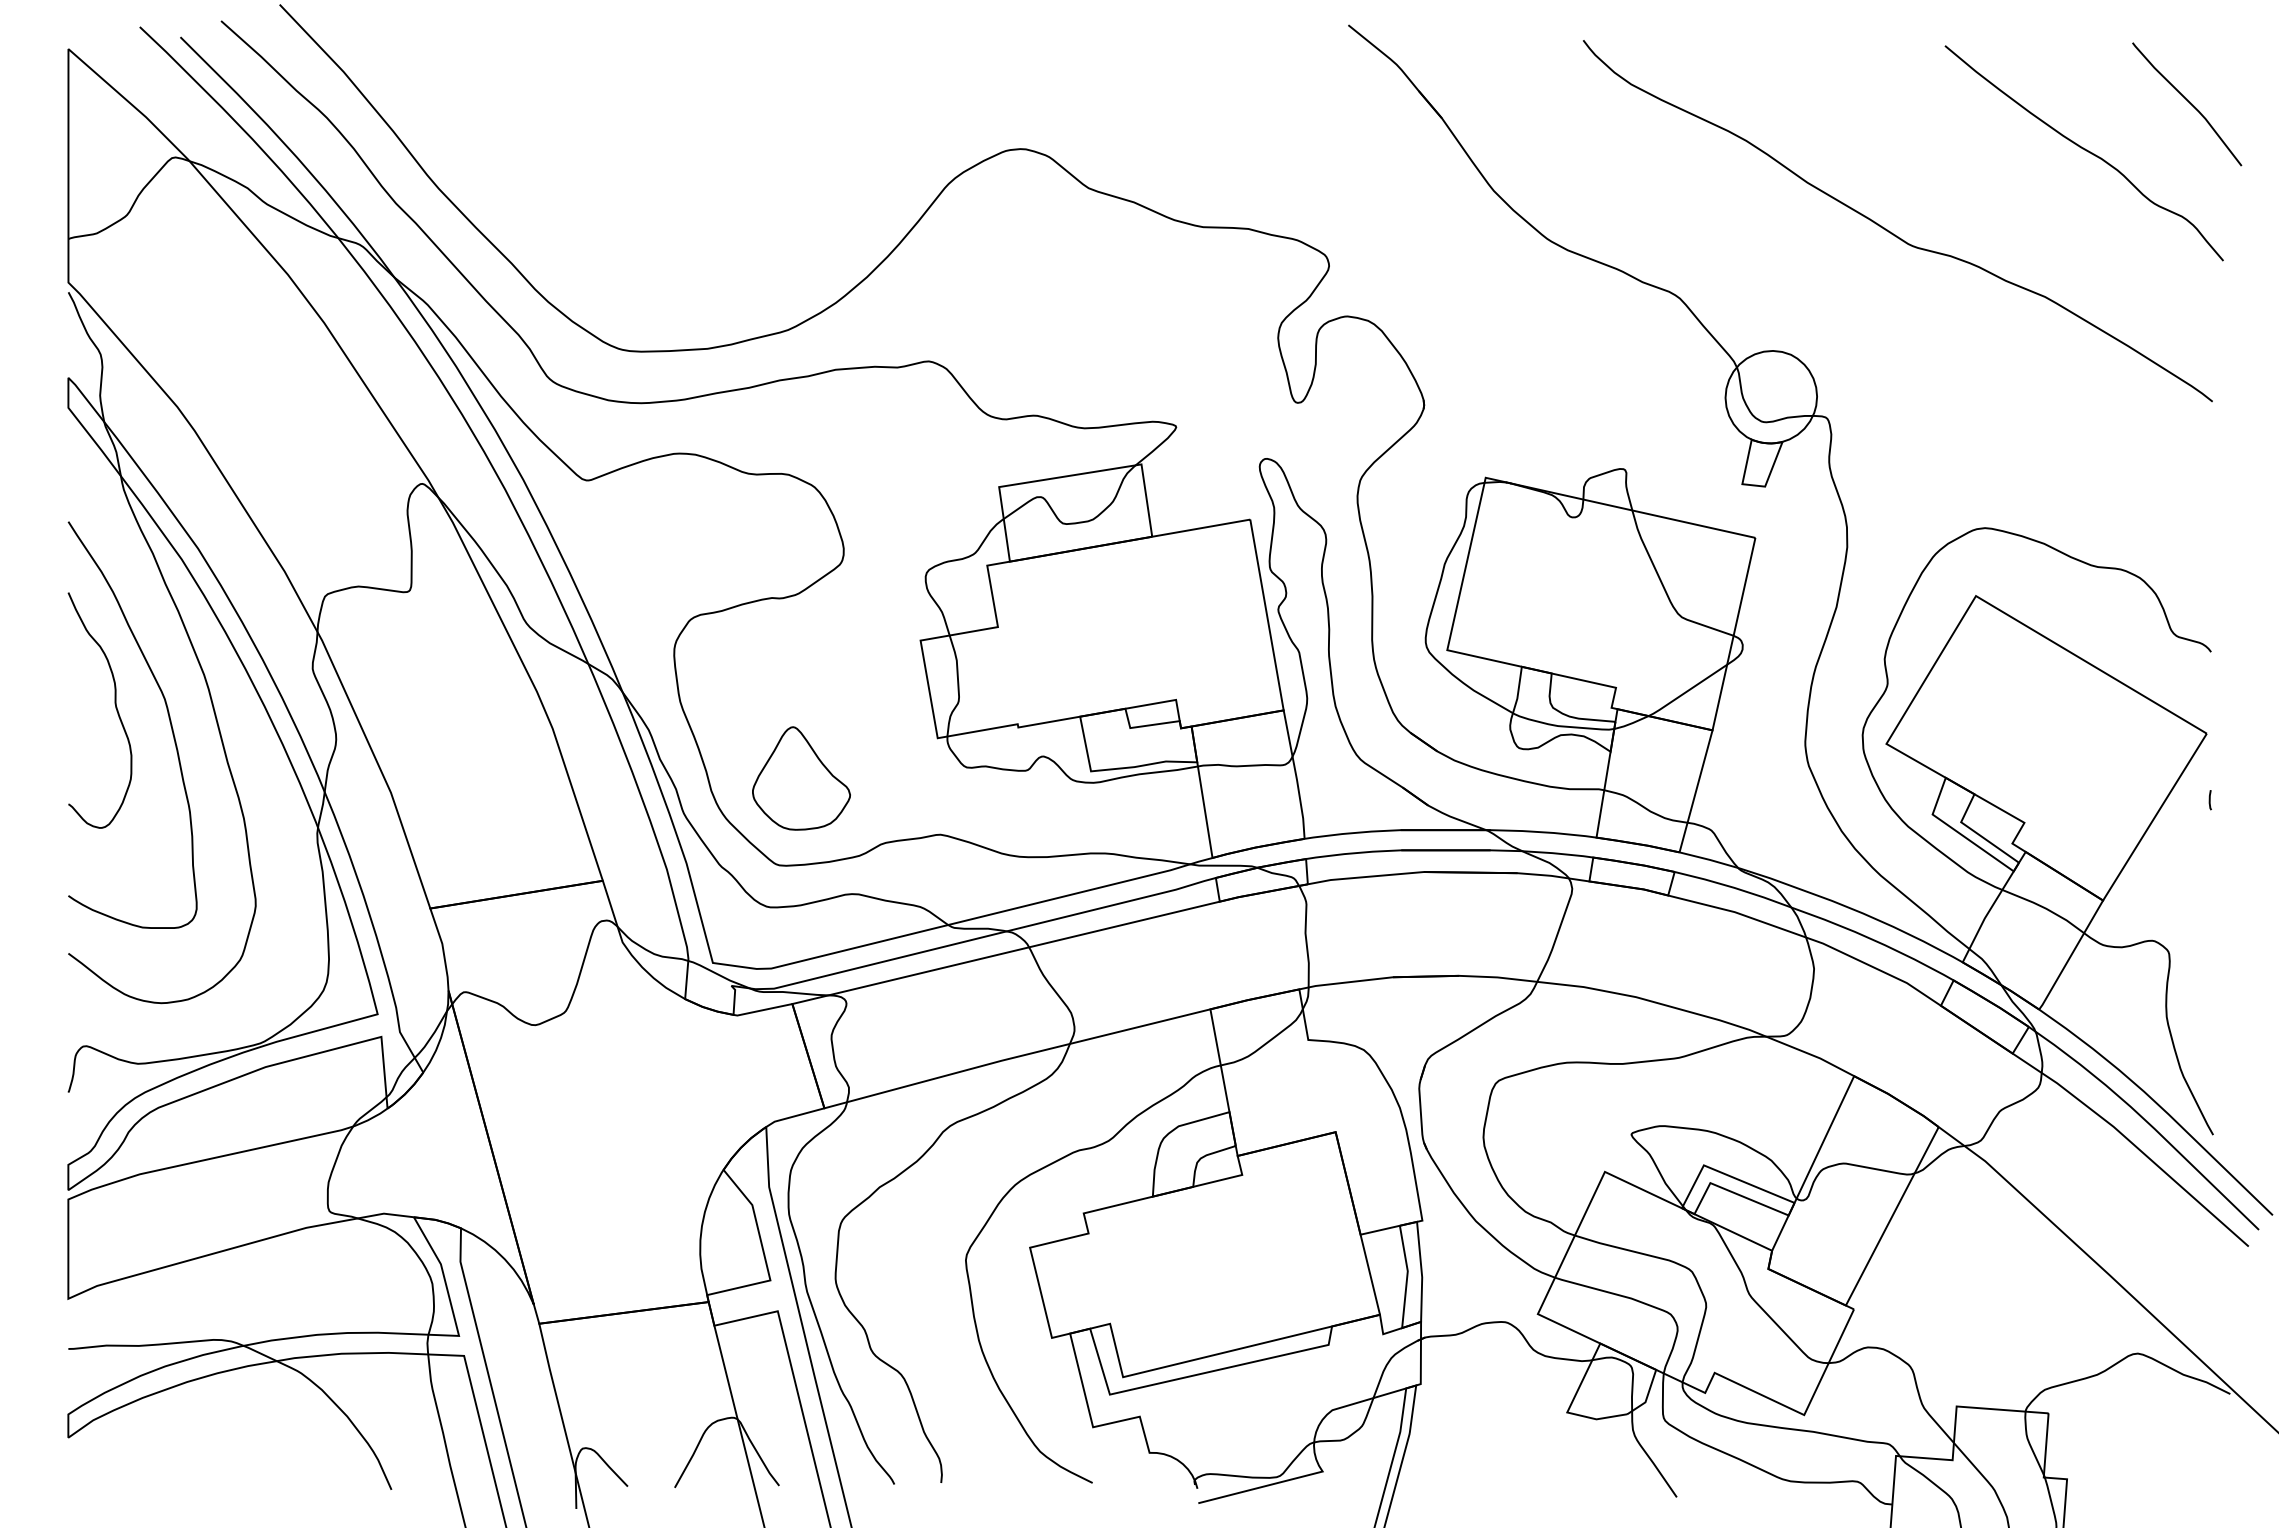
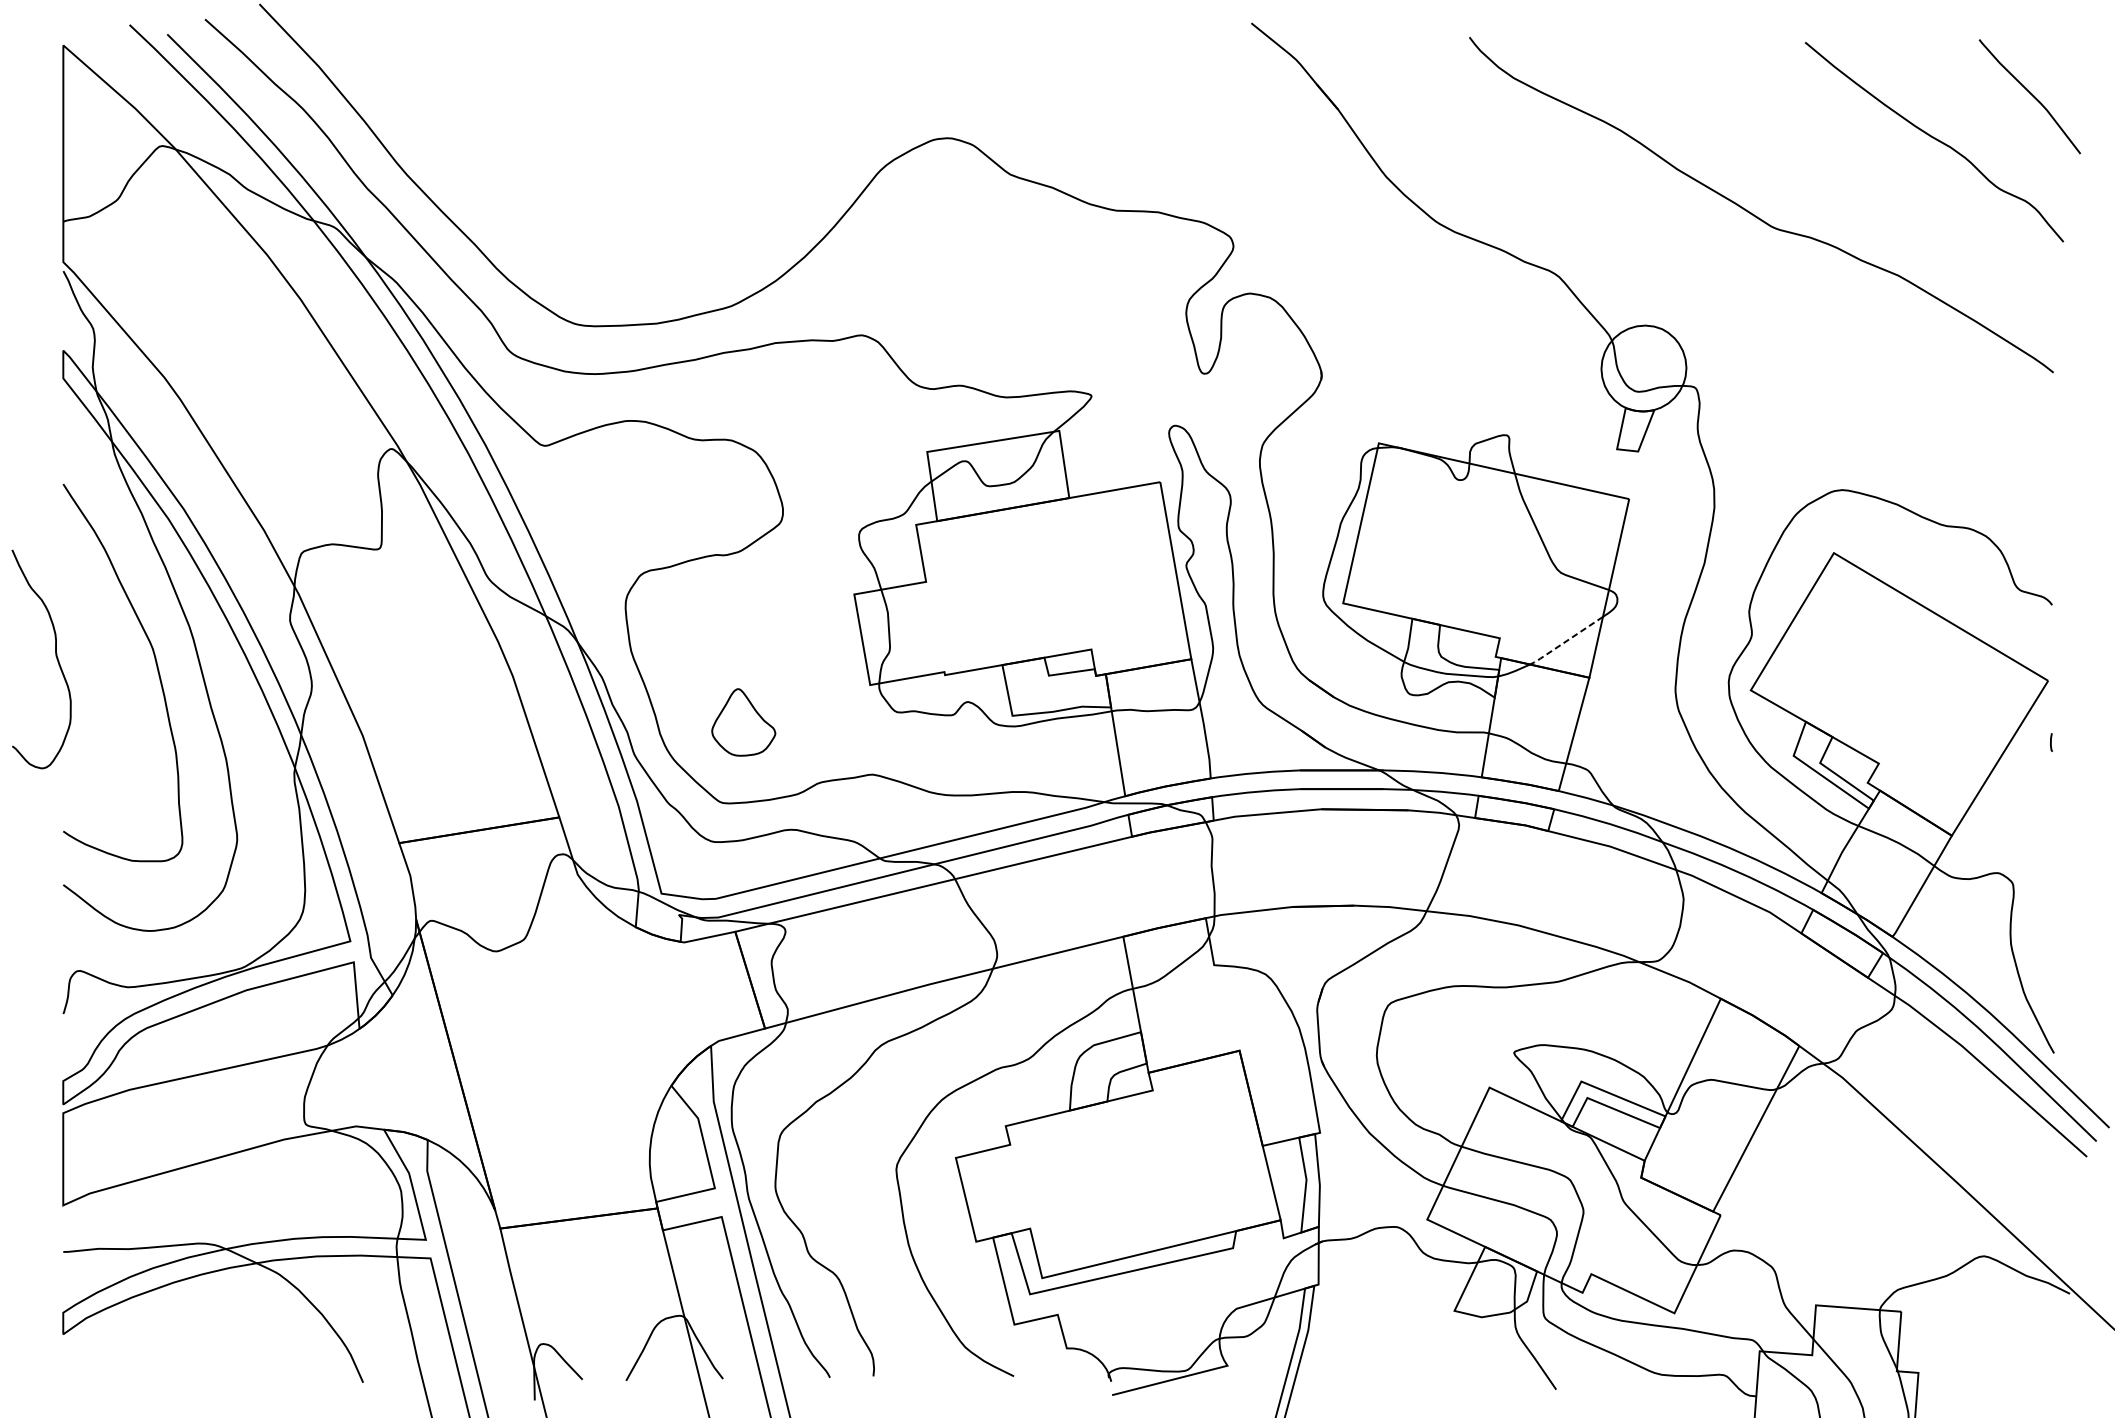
line: (1686, 691) -> (1565, 641), solid -> dashed
curve: (115, 708) -> (55, 657), moved
part: (801, 778) -> (743, 722), size x0.7

